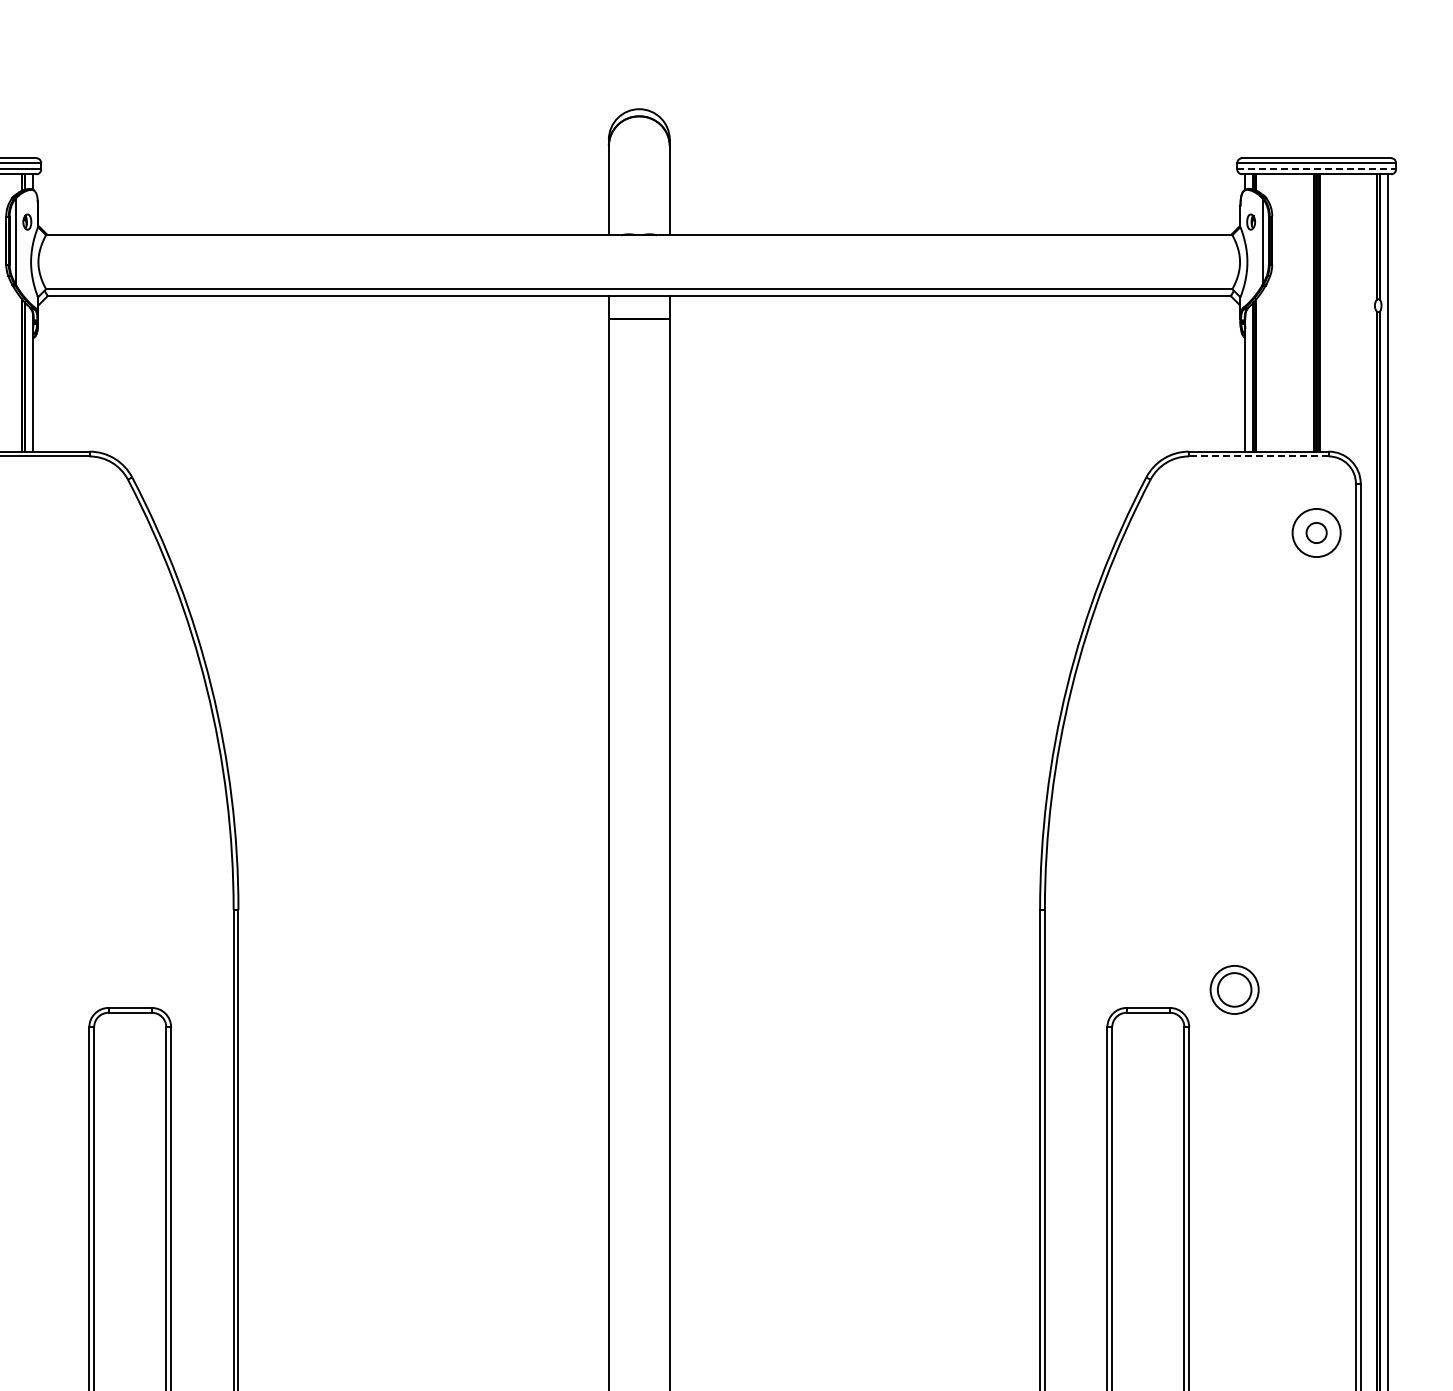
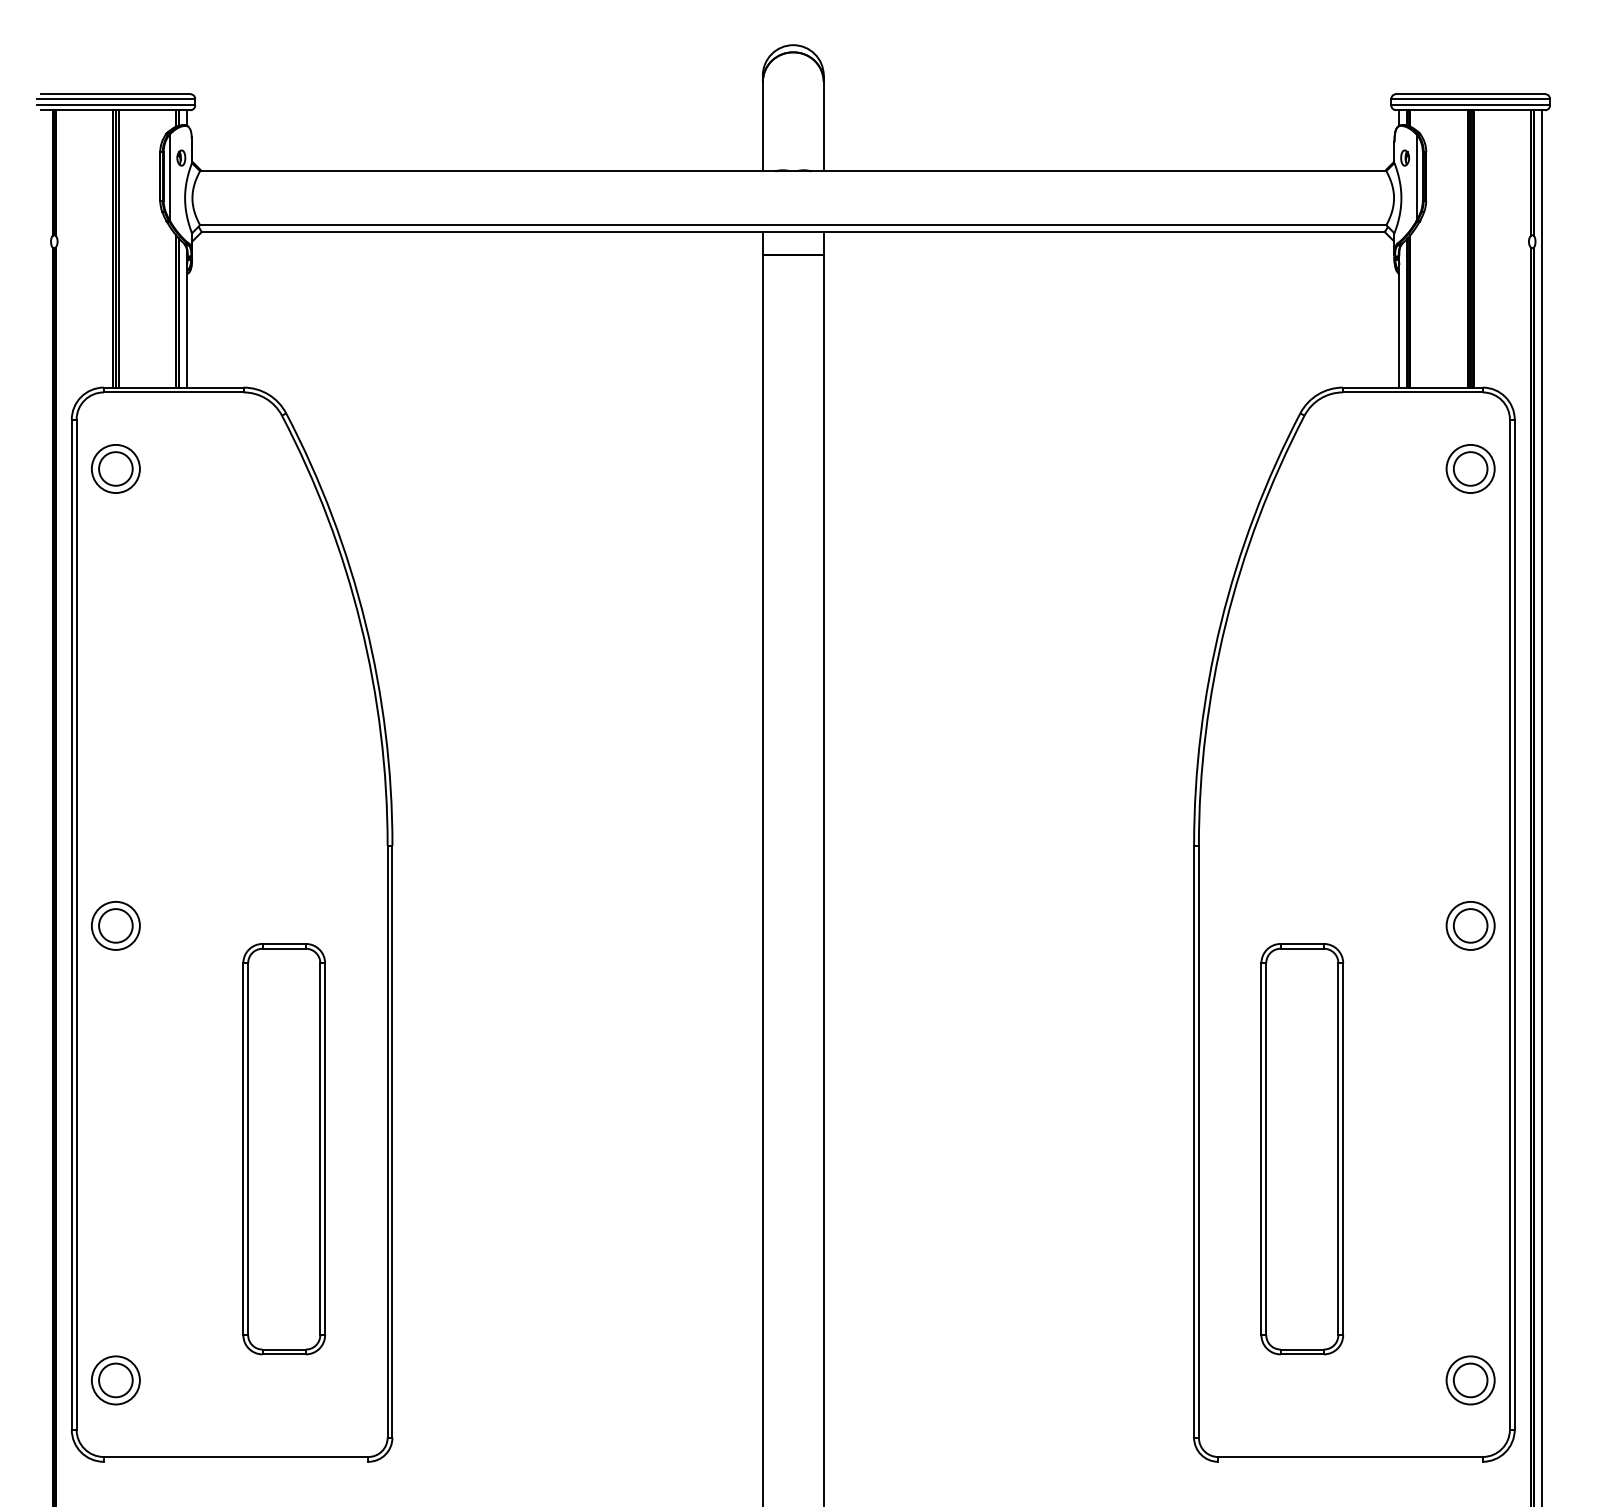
line: (1317, 169) -> (1471, 105), dashed -> solid
line: (1258, 456) -> (1412, 392), dashed -> solid
circle: (1316, 532) -> (1470, 468), size x1.67
part: (1234, 989) -> (1470, 925), moved

